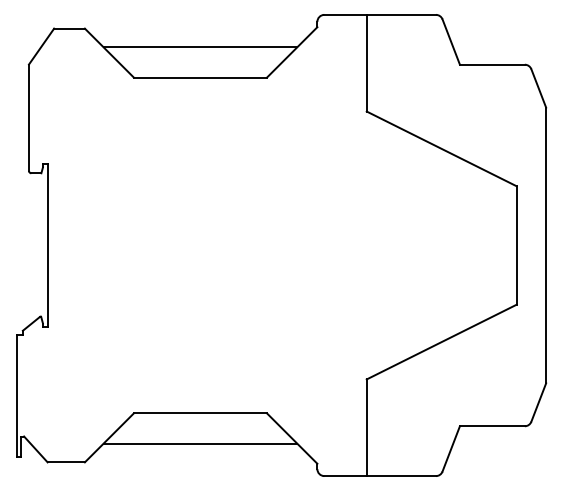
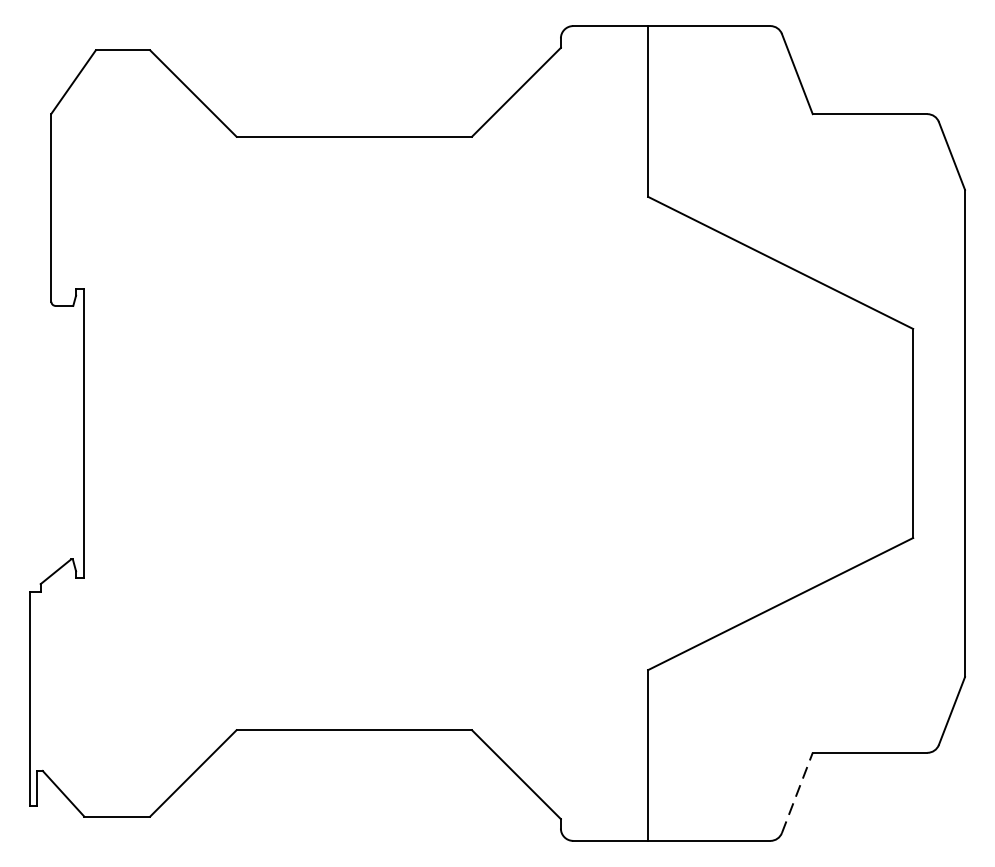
line: (200, 47) -> (354, 83), removed
line: (200, 443) -> (354, 783), removed
line: (451, 448) -> (797, 792), solid -> dashed

